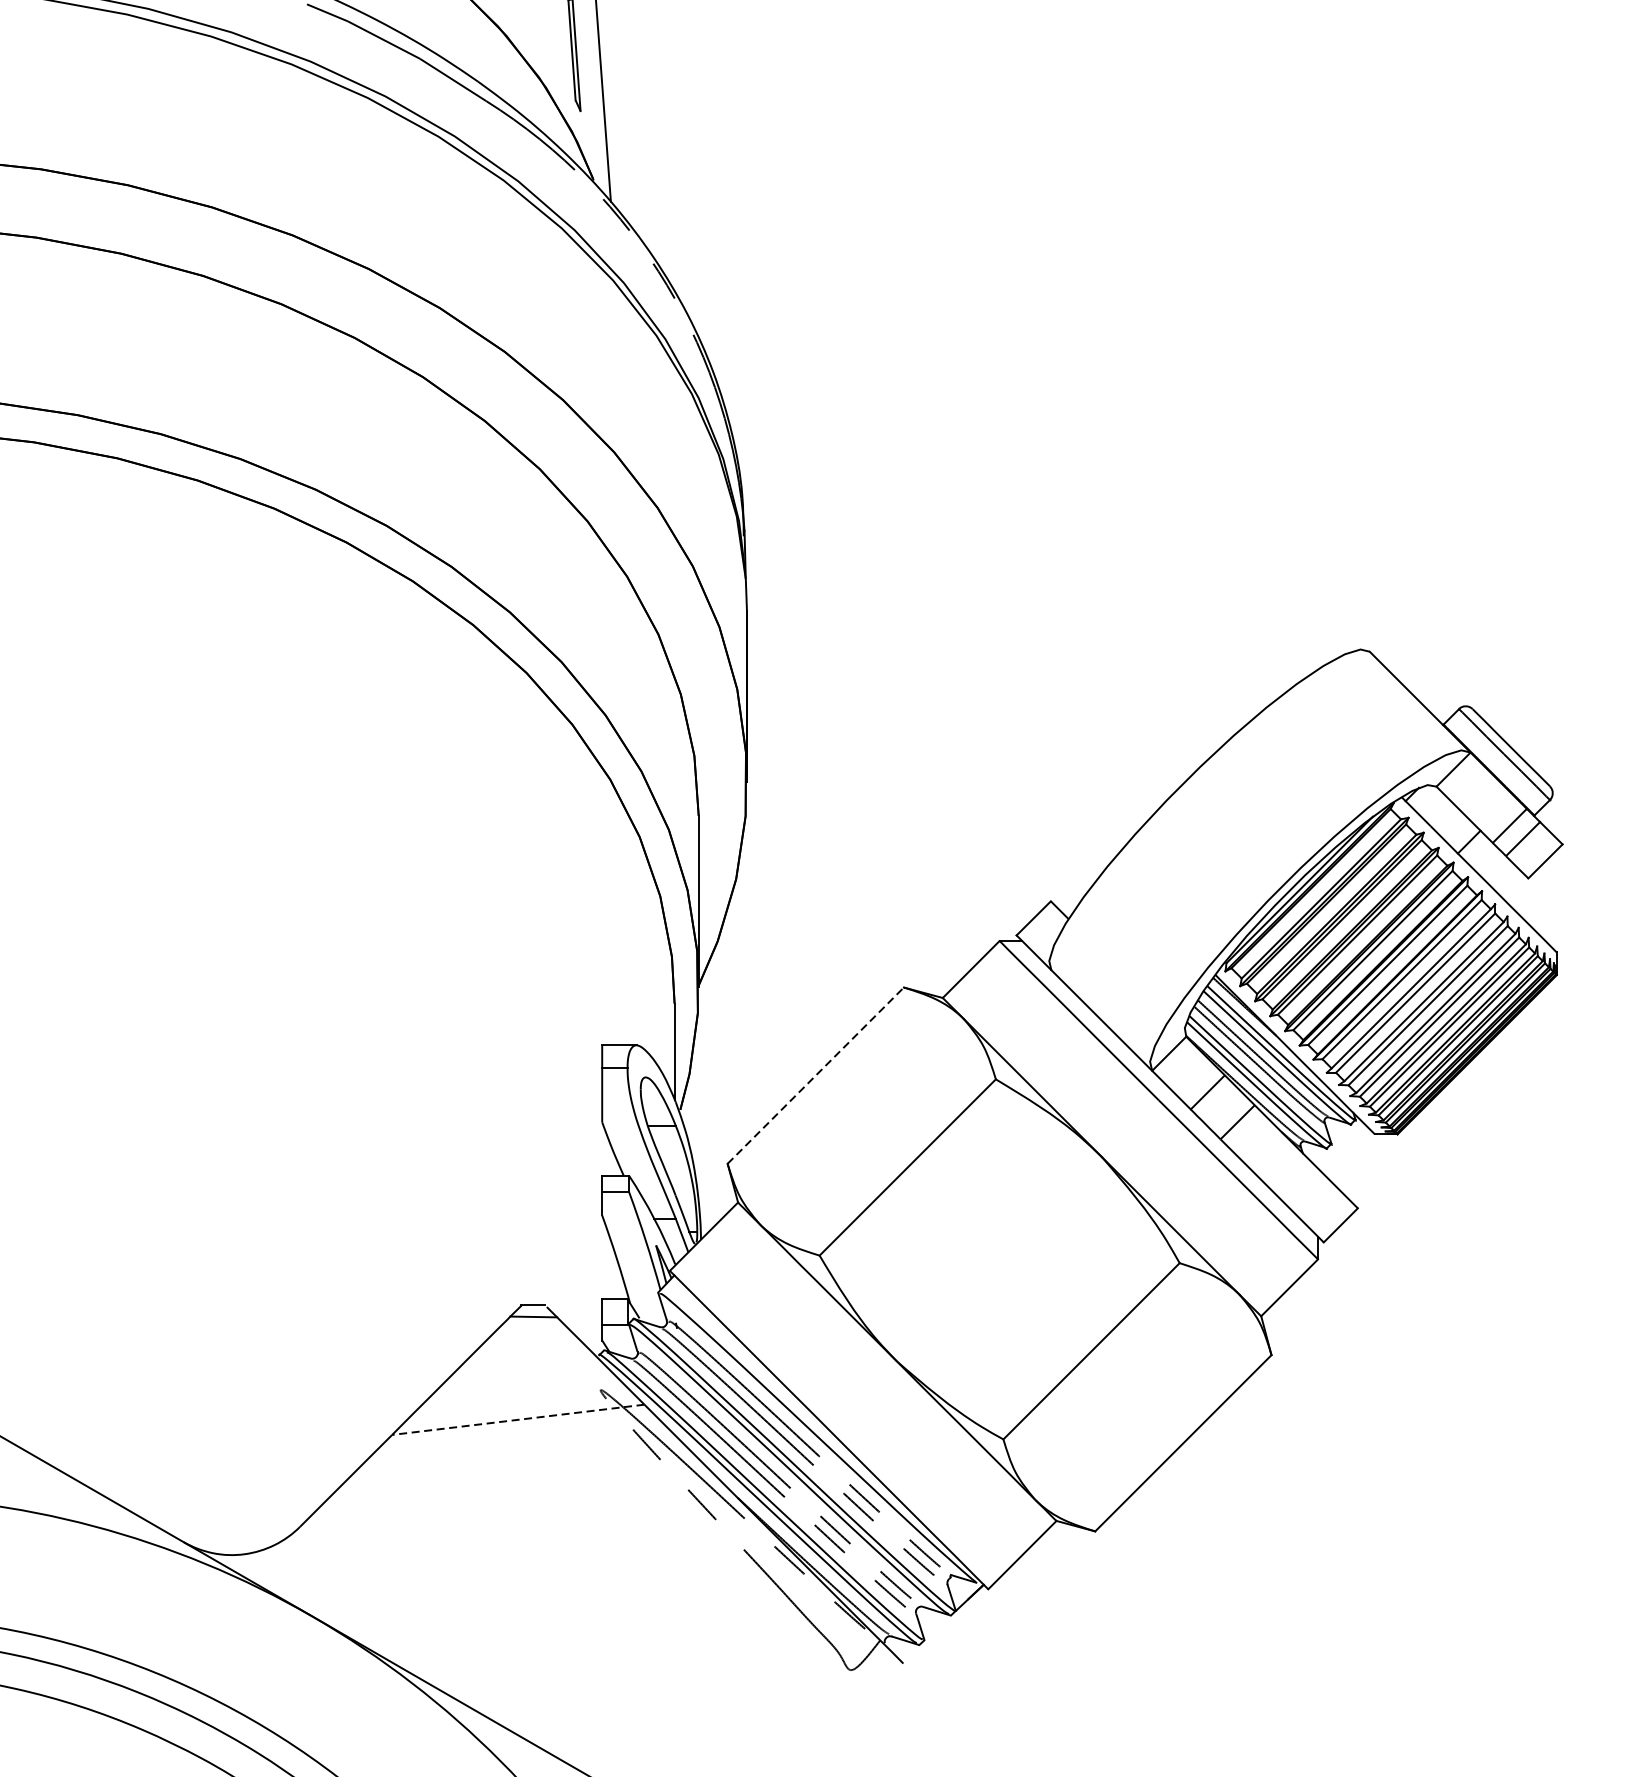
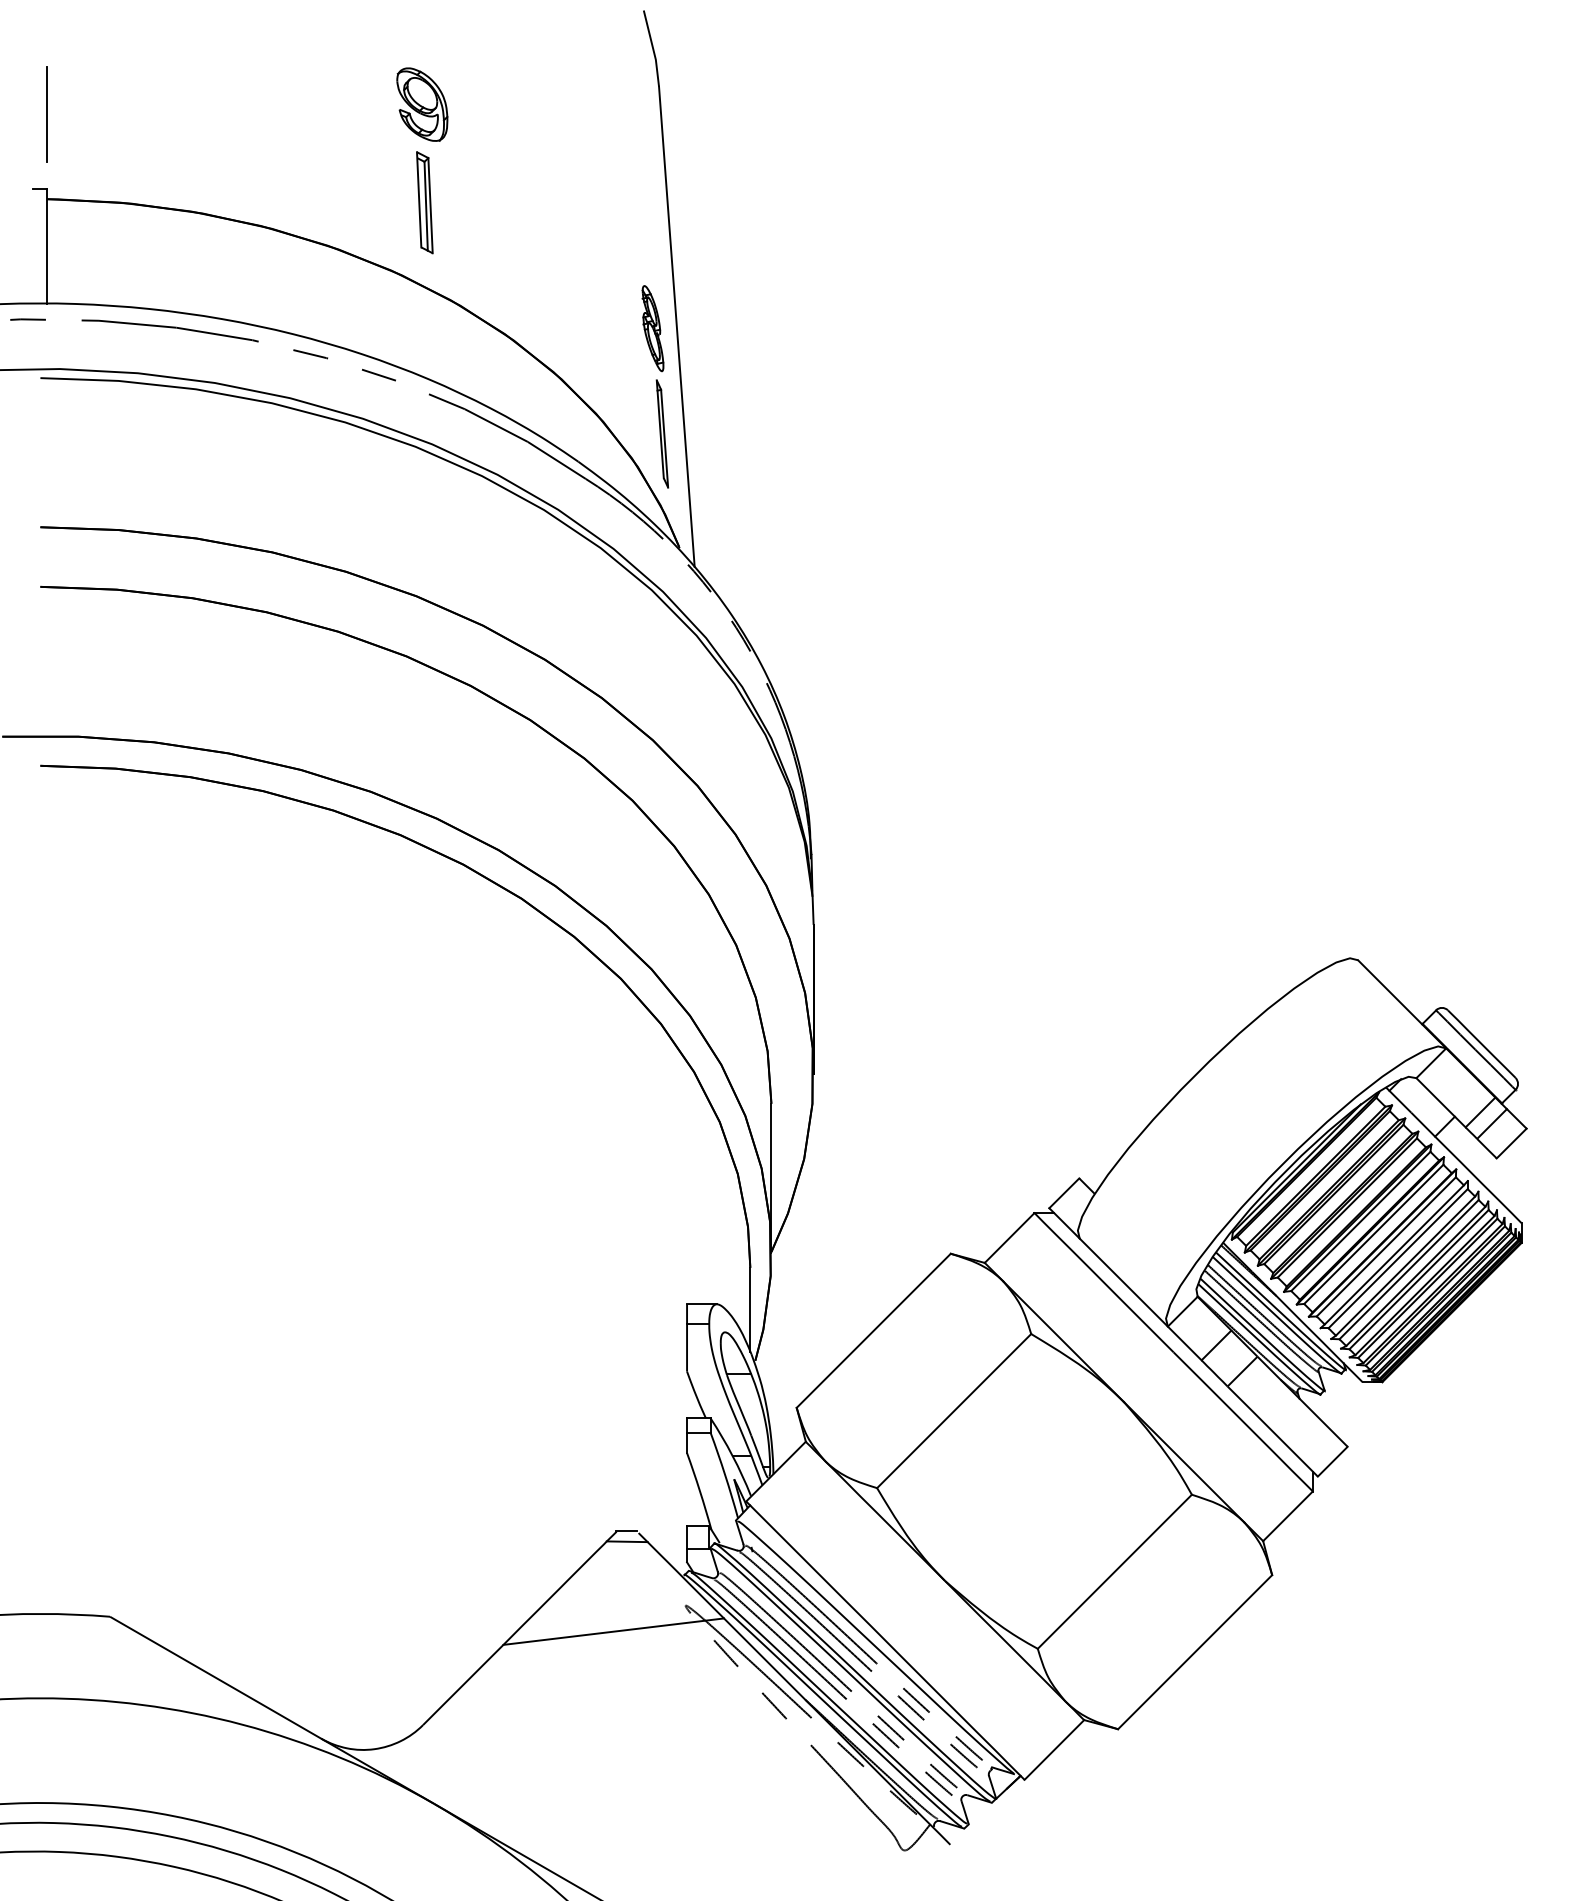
line: (815, 1075) -> (873, 1330), dashed -> solid
line: (518, 1419) -> (613, 1631), dashed -> solid

